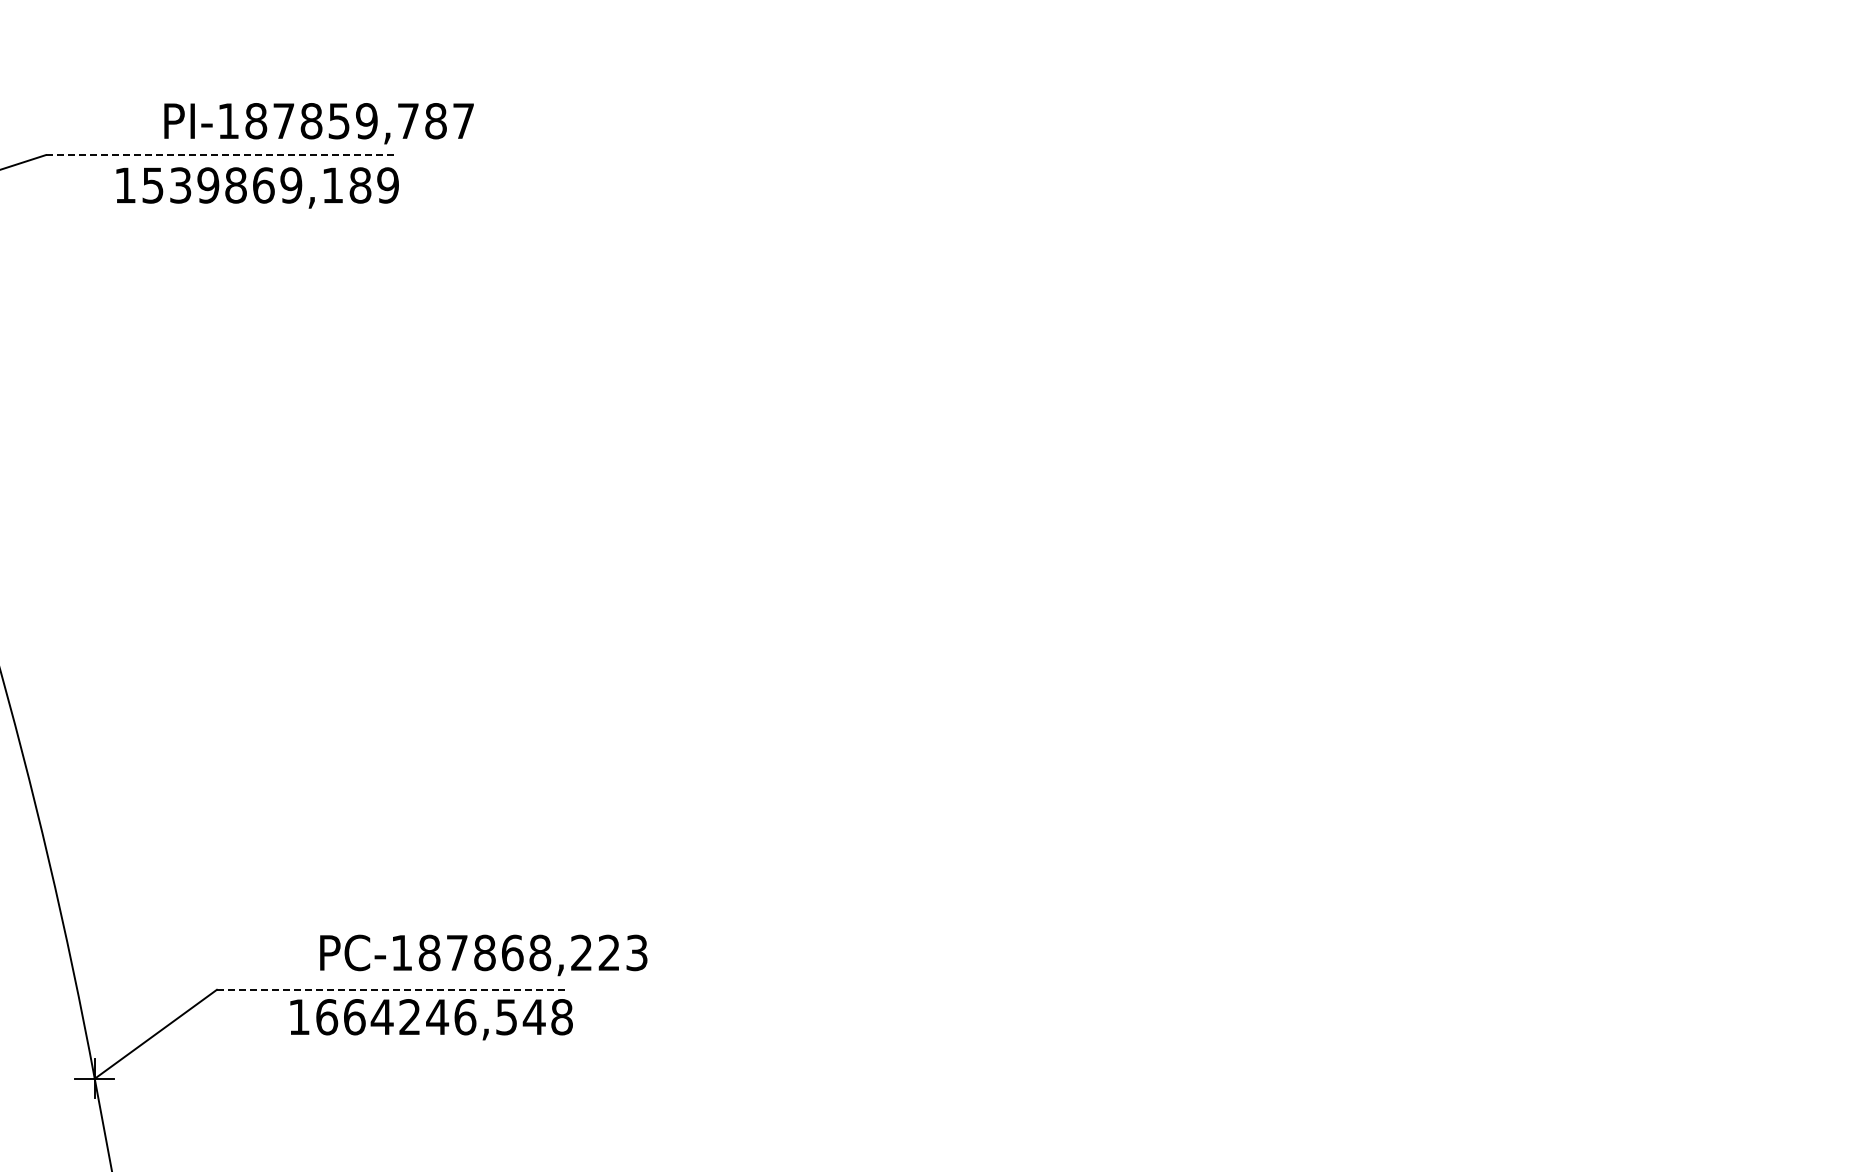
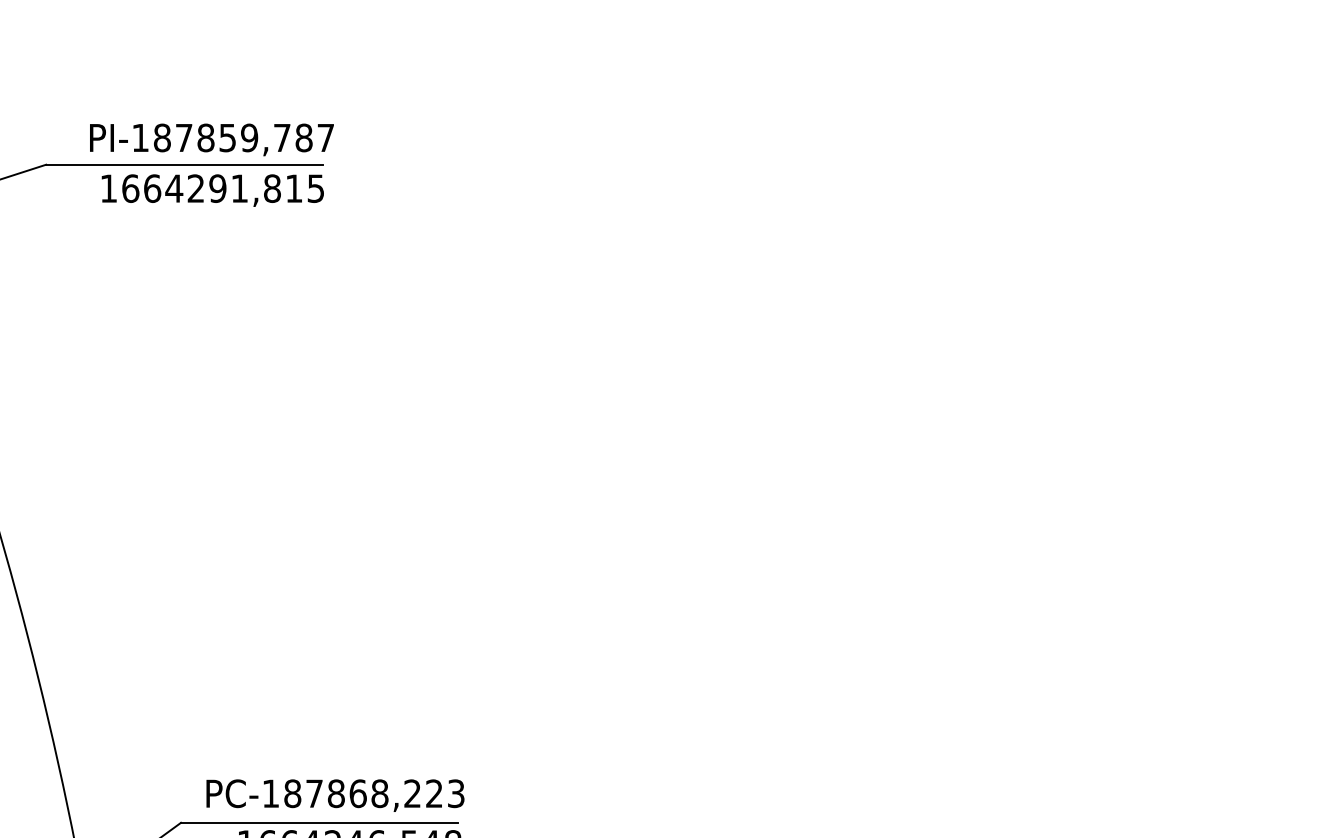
text: (318, 123) -> (211, 139), moved
line: (221, 155) -> (184, 165), dashed -> solid
text: (270, 185) -> (223, 188), 1539869,189 -> 1664291,815
text: (483, 955) -> (335, 795), moved
line: (392, 989) -> (319, 822), dashed -> solid

